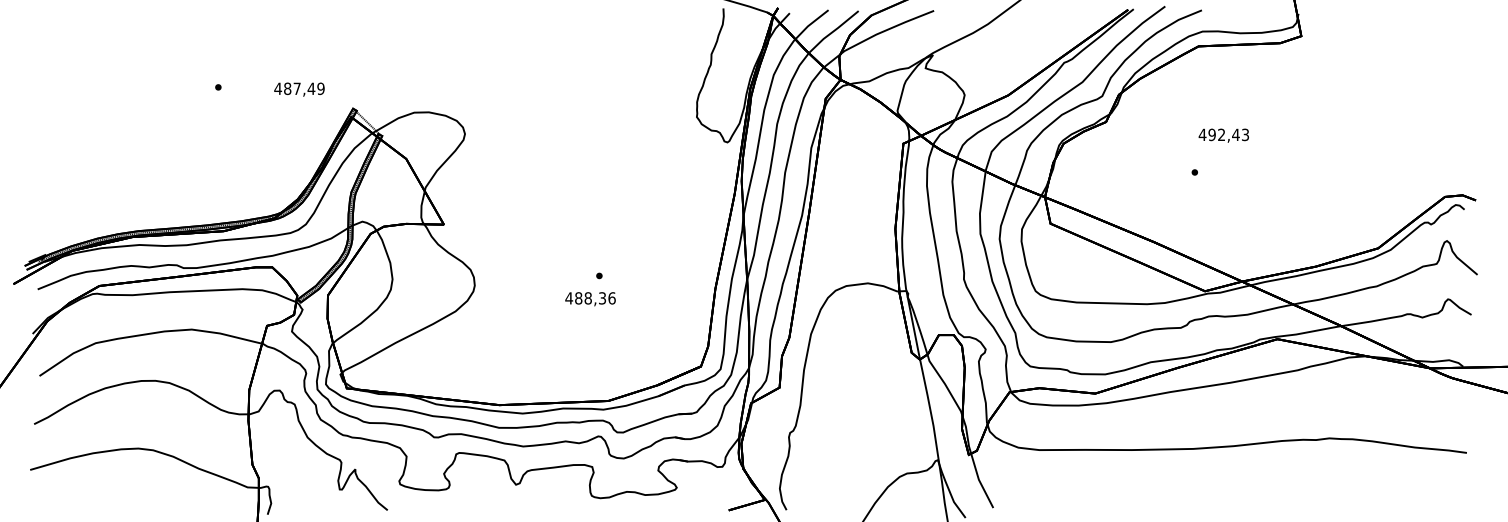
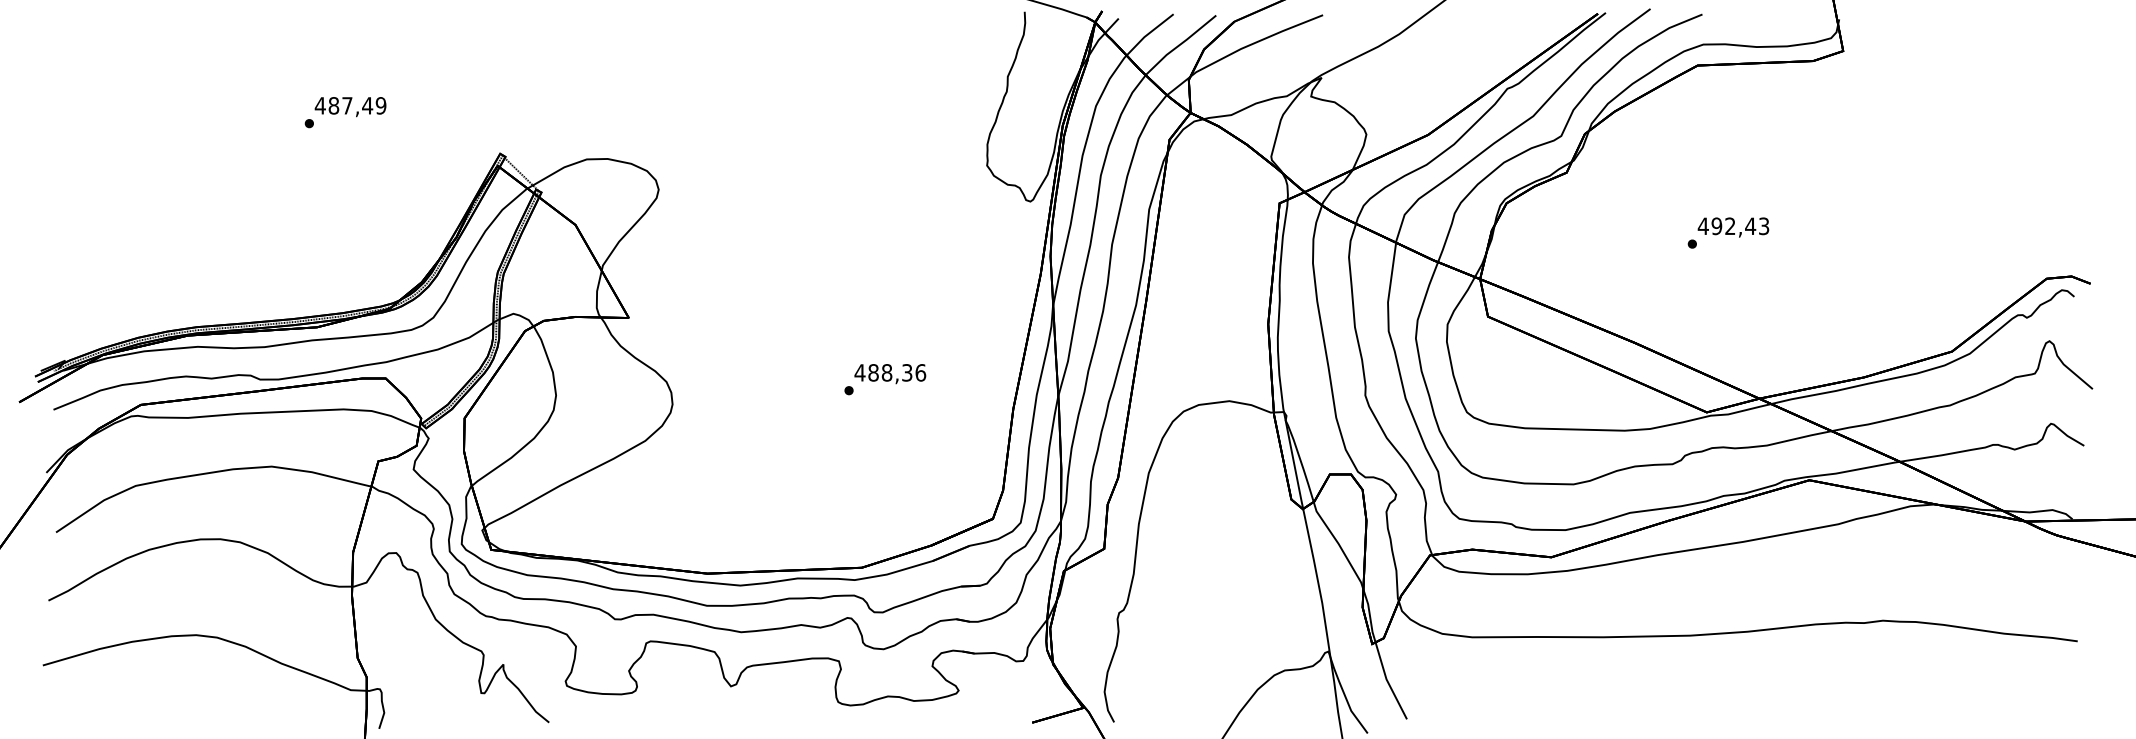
text: (299, 89) -> (350, 106), moved
text: (1223, 135) -> (1732, 227), moved
text: (590, 299) -> (890, 374), moved

